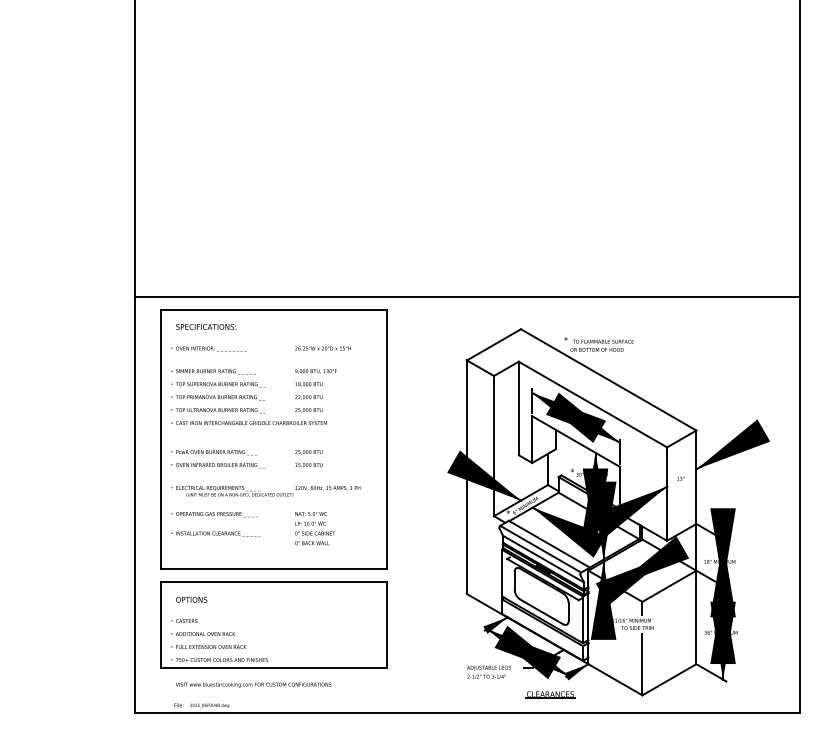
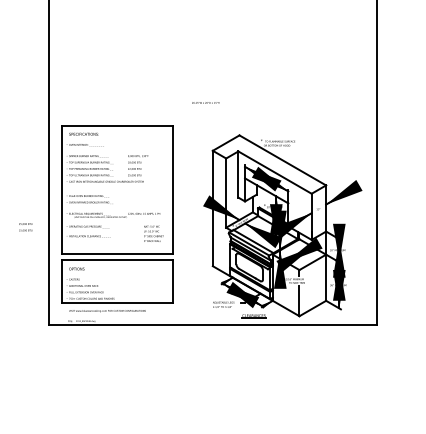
line: (466, 297) -> (212, 119), removed
text: (322, 347) -> (205, 102), moved
text: (308, 459) -> (25, 227), moved
text: (314, 527) -> (153, 233), moved

